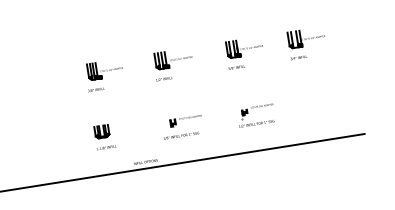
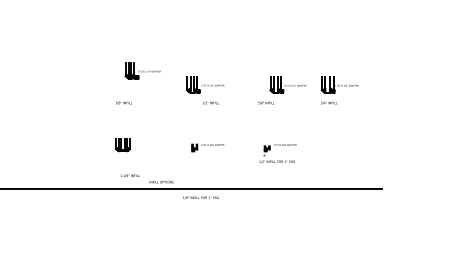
part: (243, 47) -> (287, 84), moved
part: (104, 69) -> (142, 70), moved
text: (163, 78) -> (210, 102), moved
text: (180, 135) -> (200, 197), moved
text: (105, 147) -> (129, 175), moved

